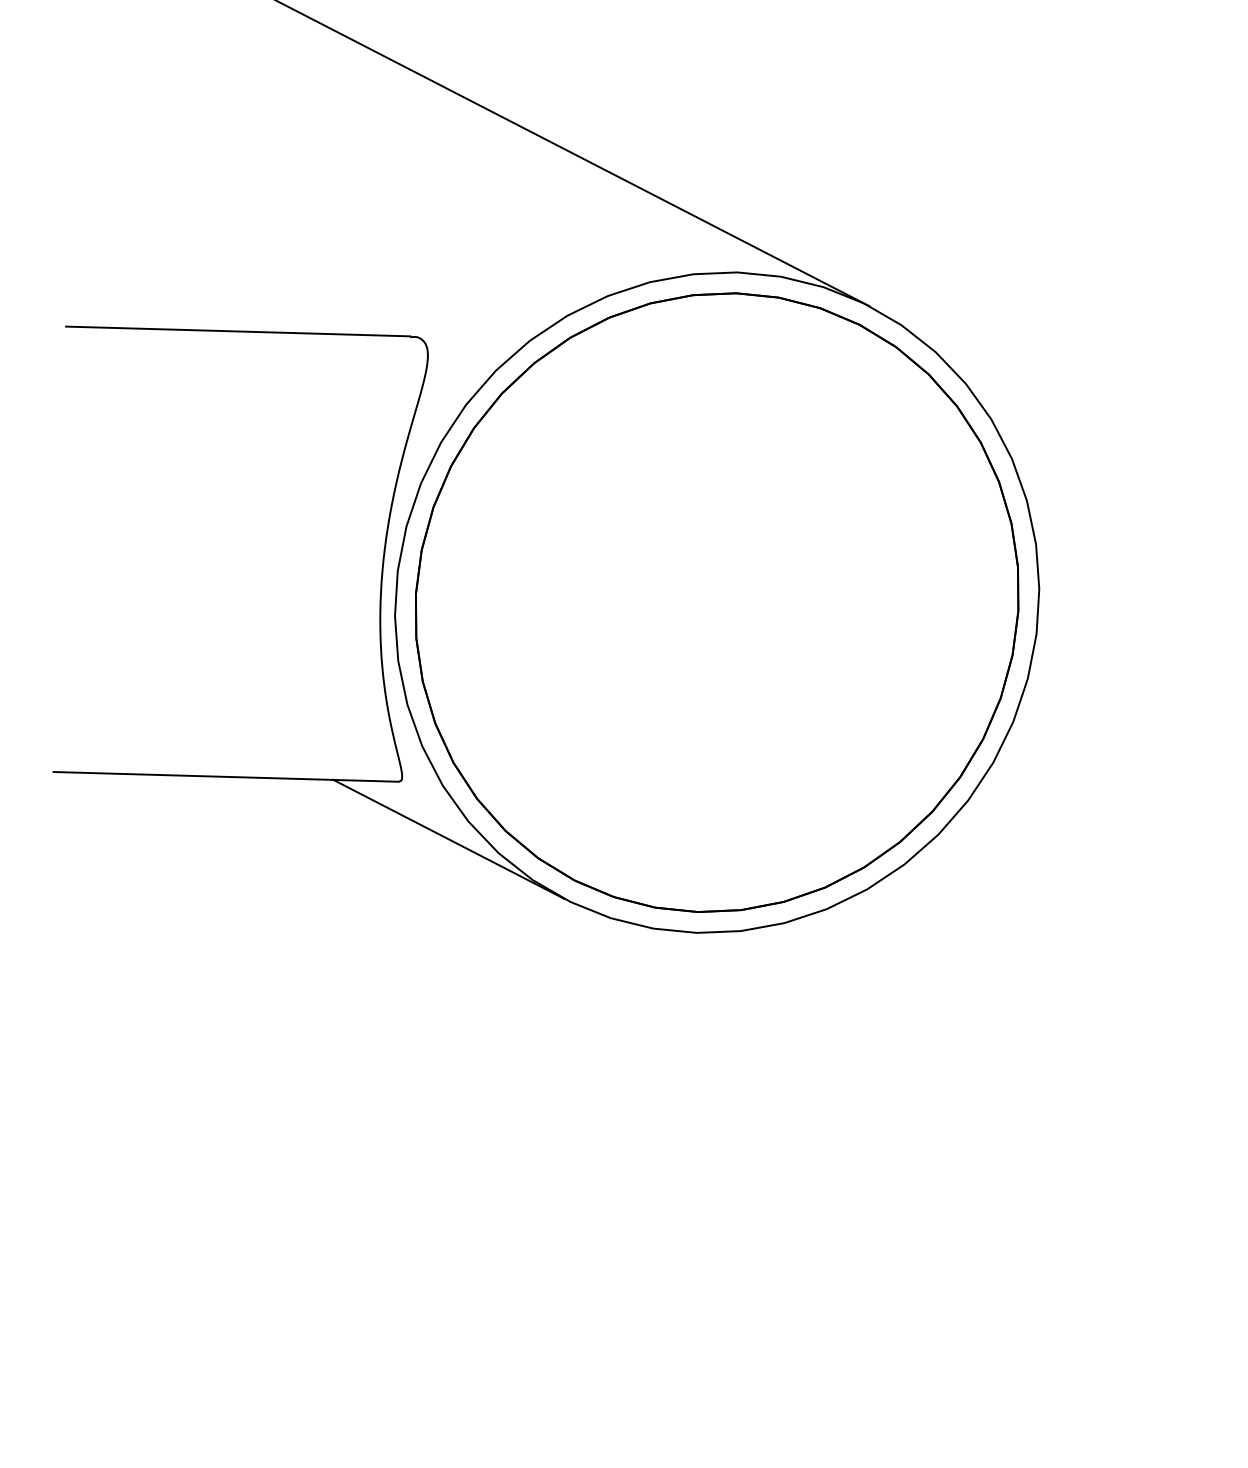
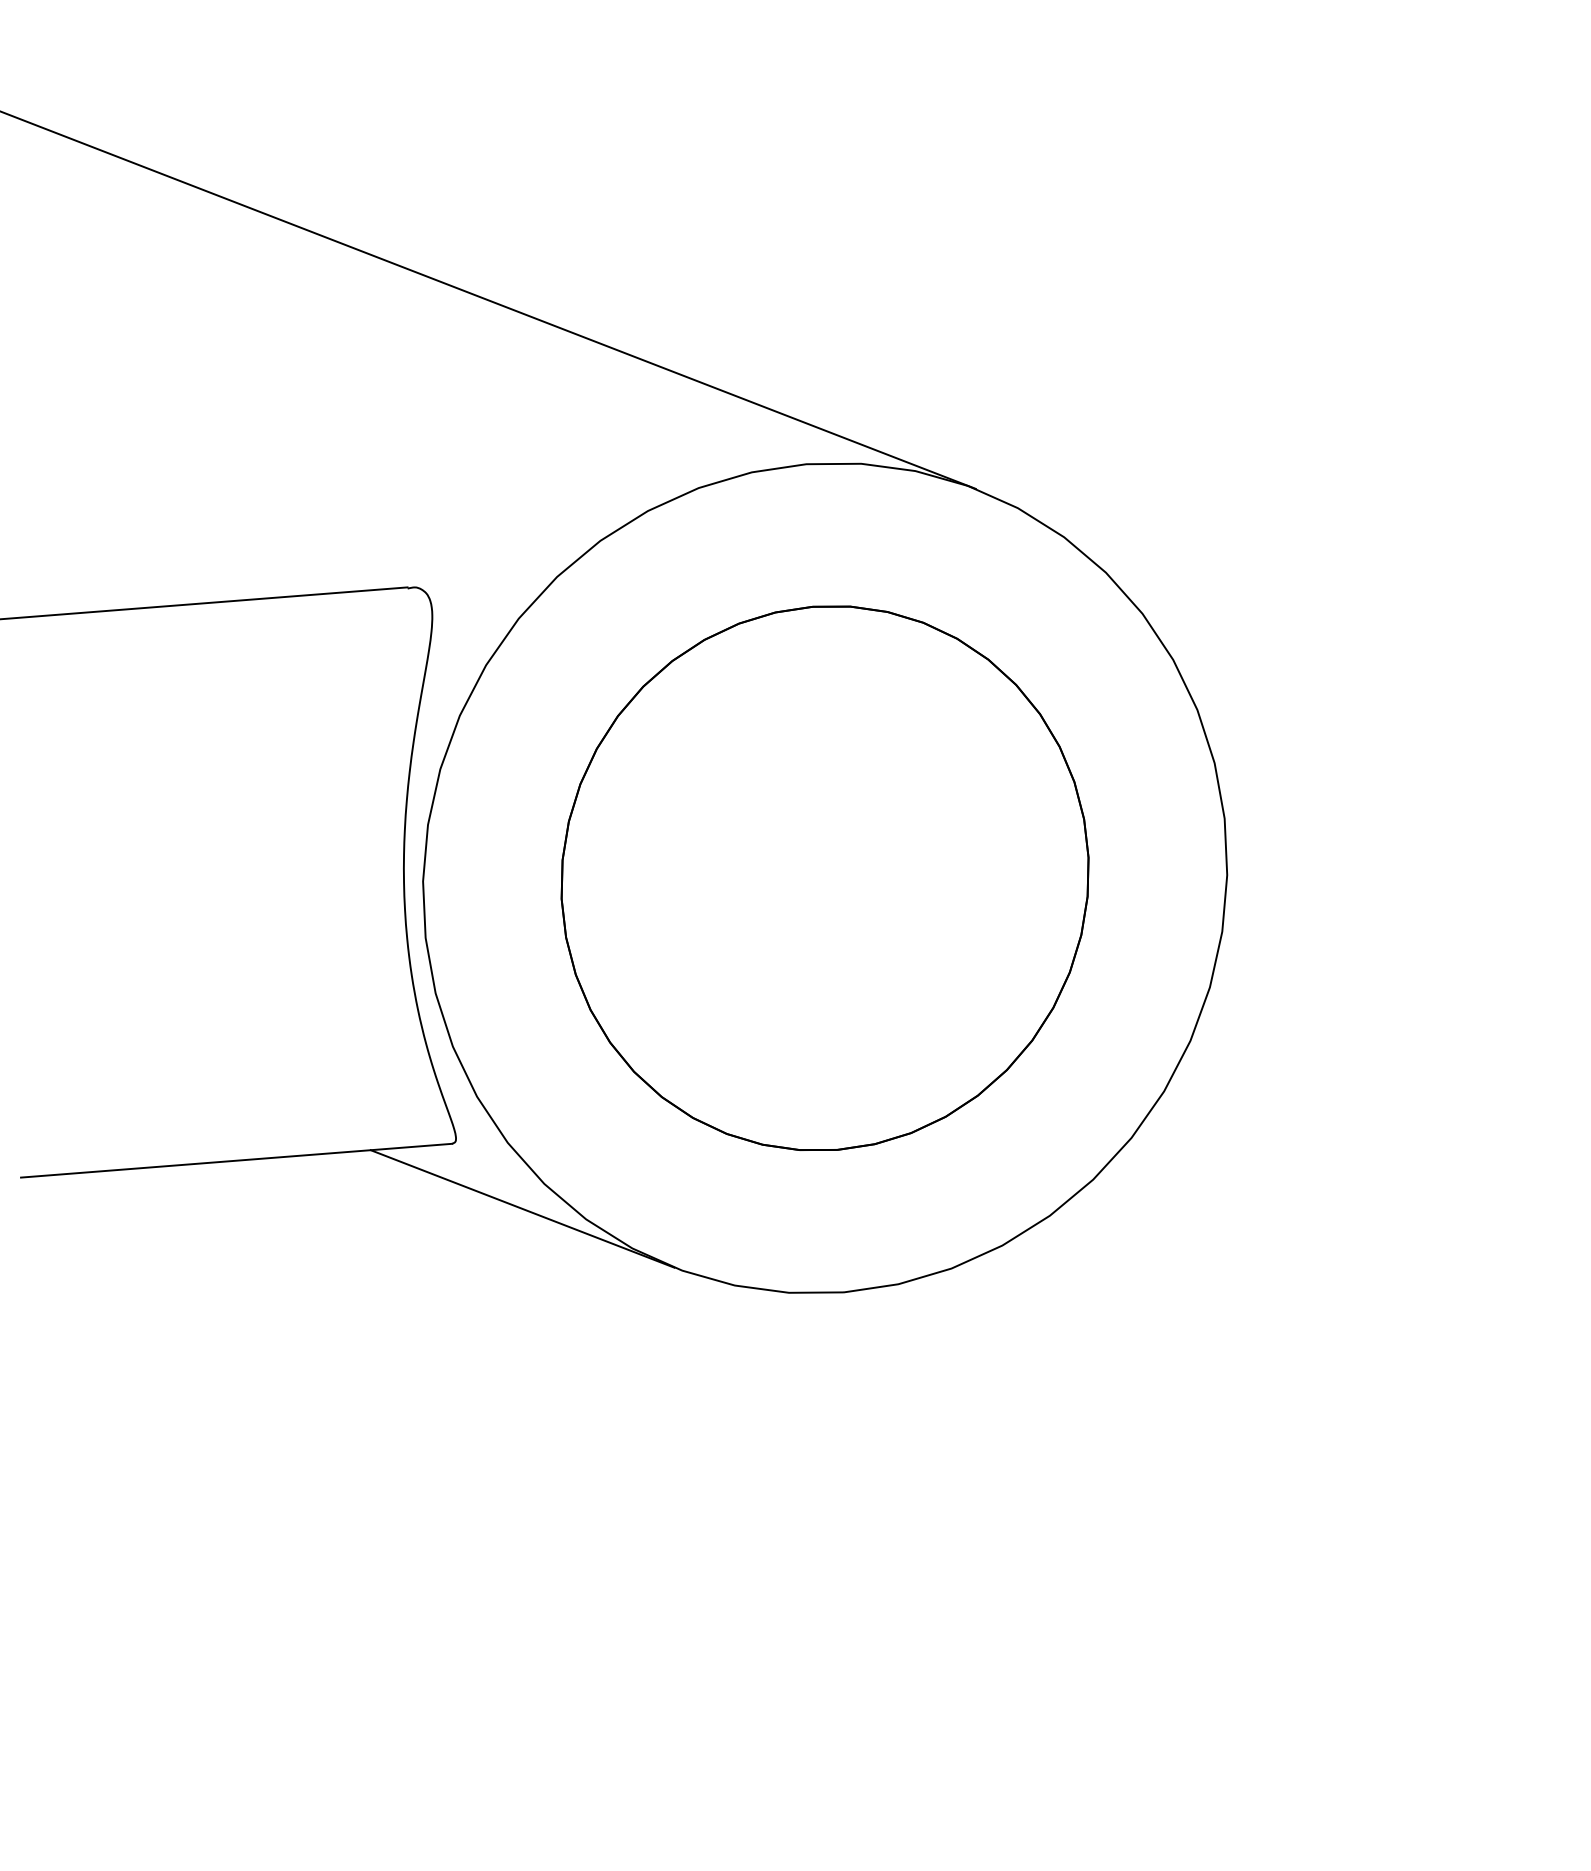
part: (716, 602) -> (824, 878), size x0.7

